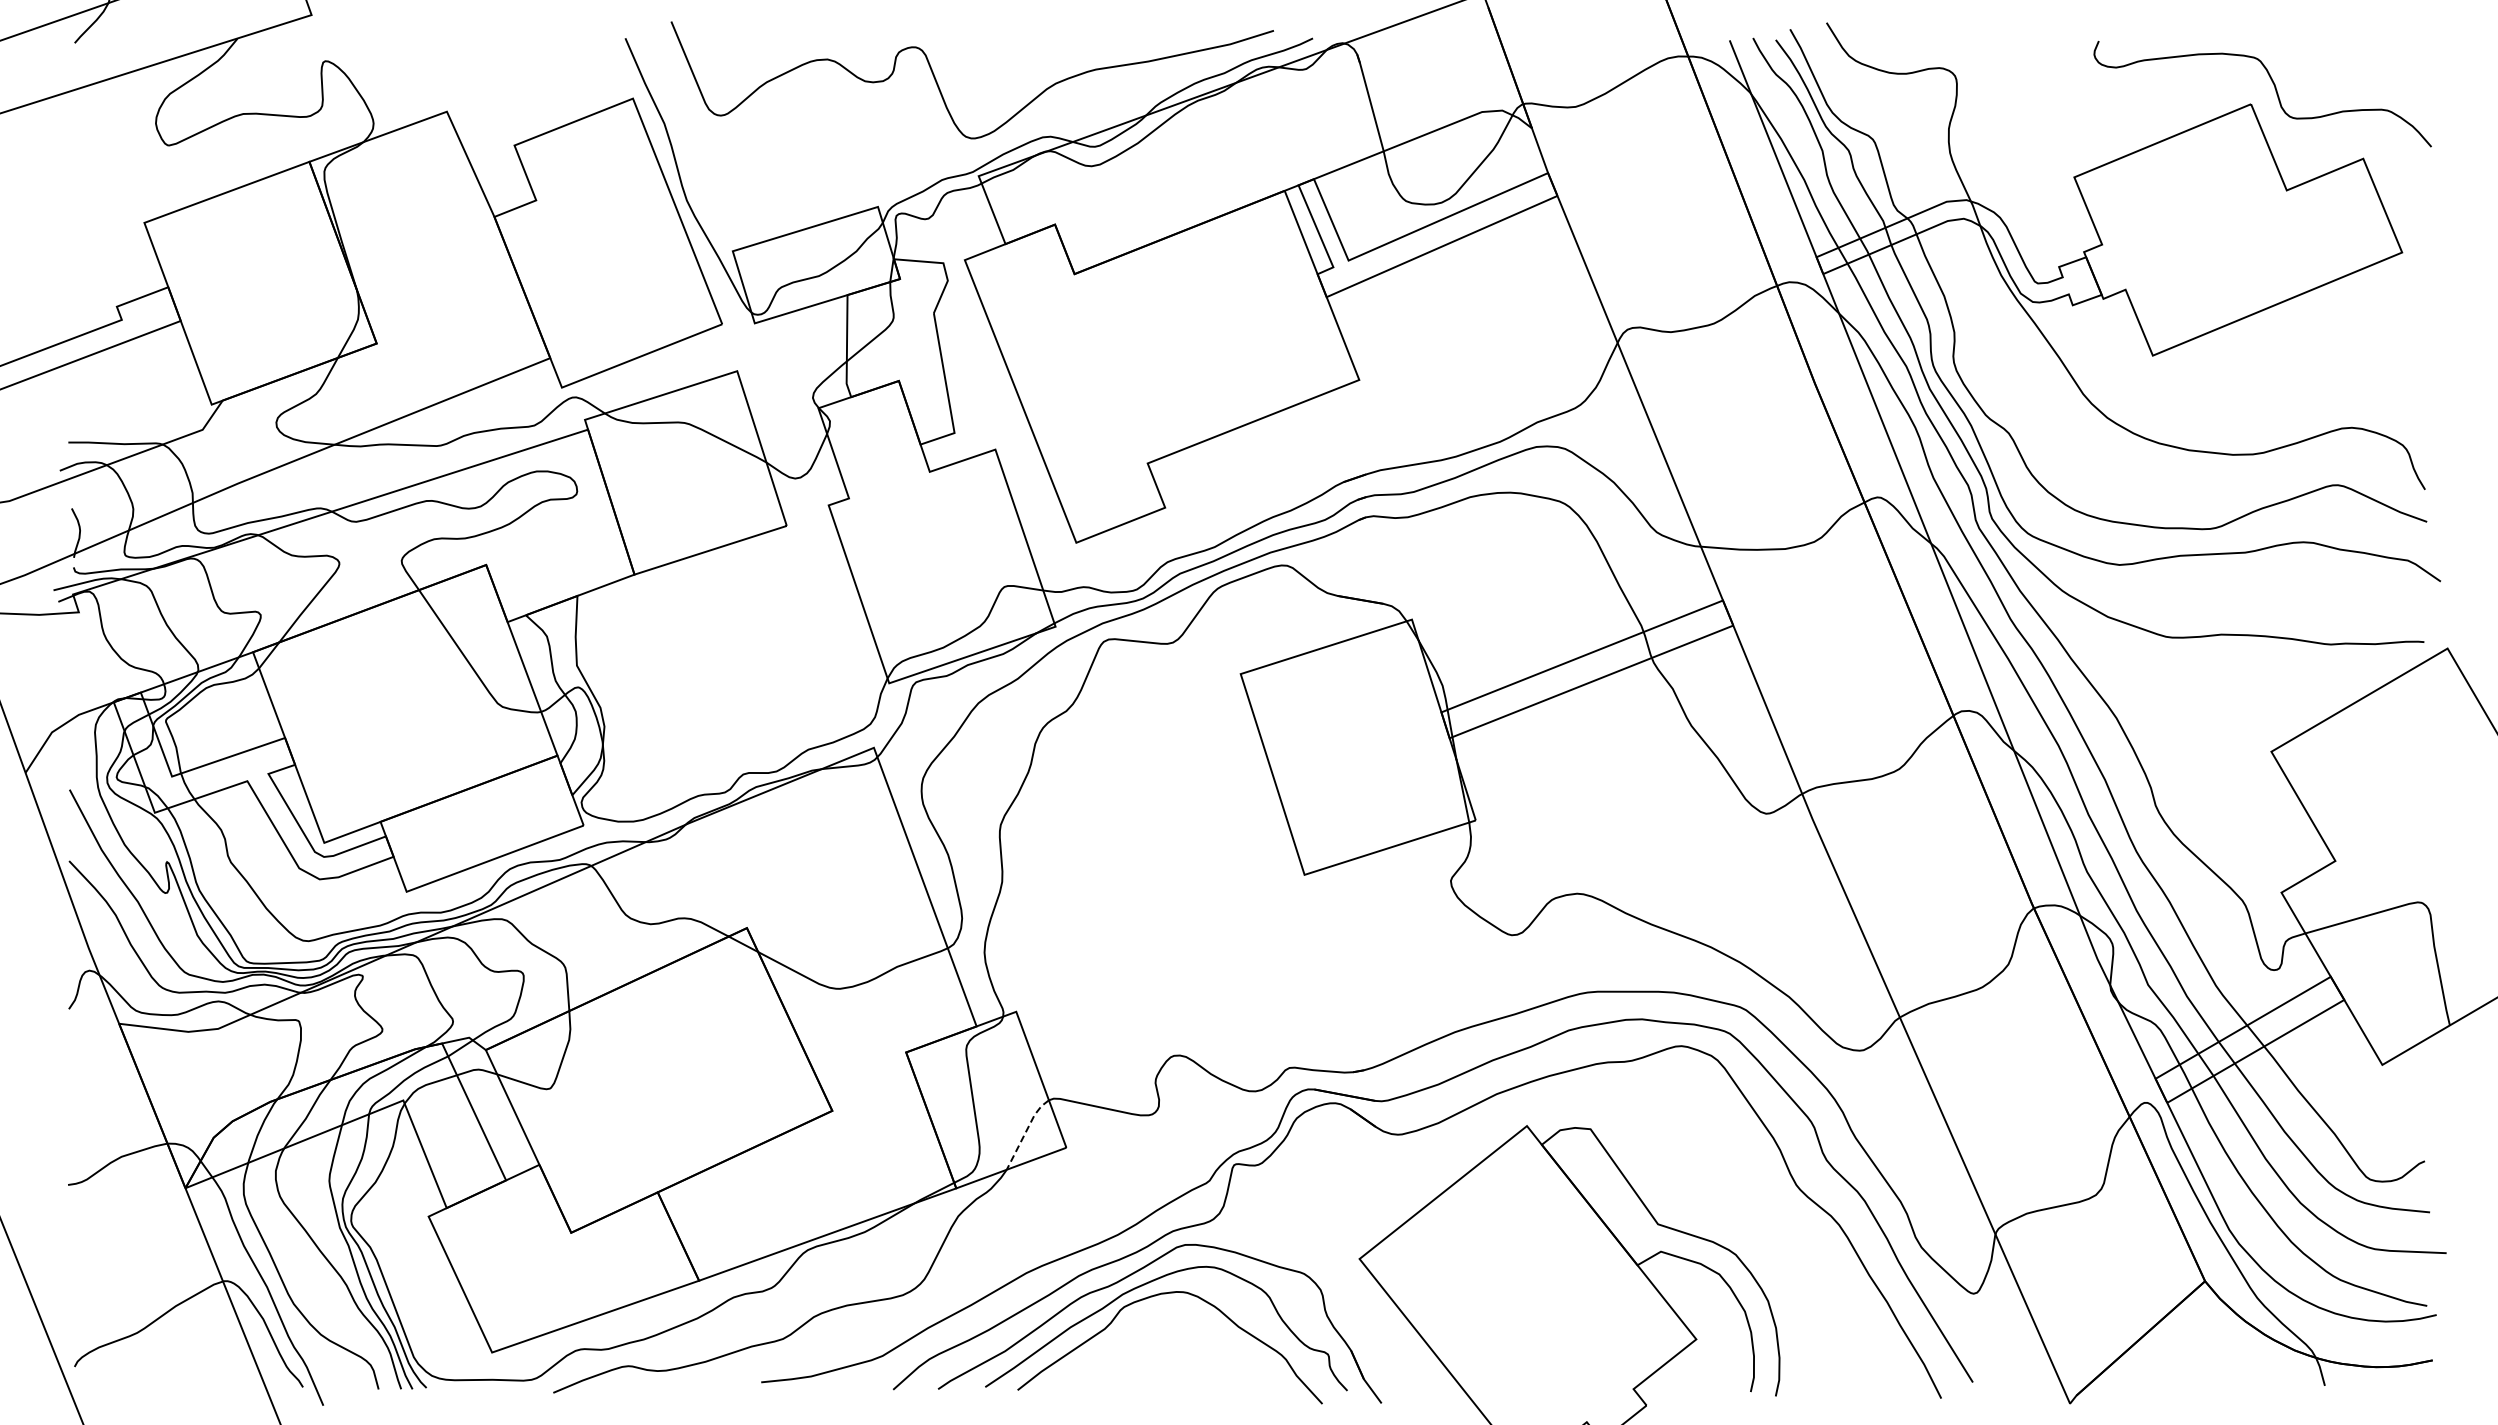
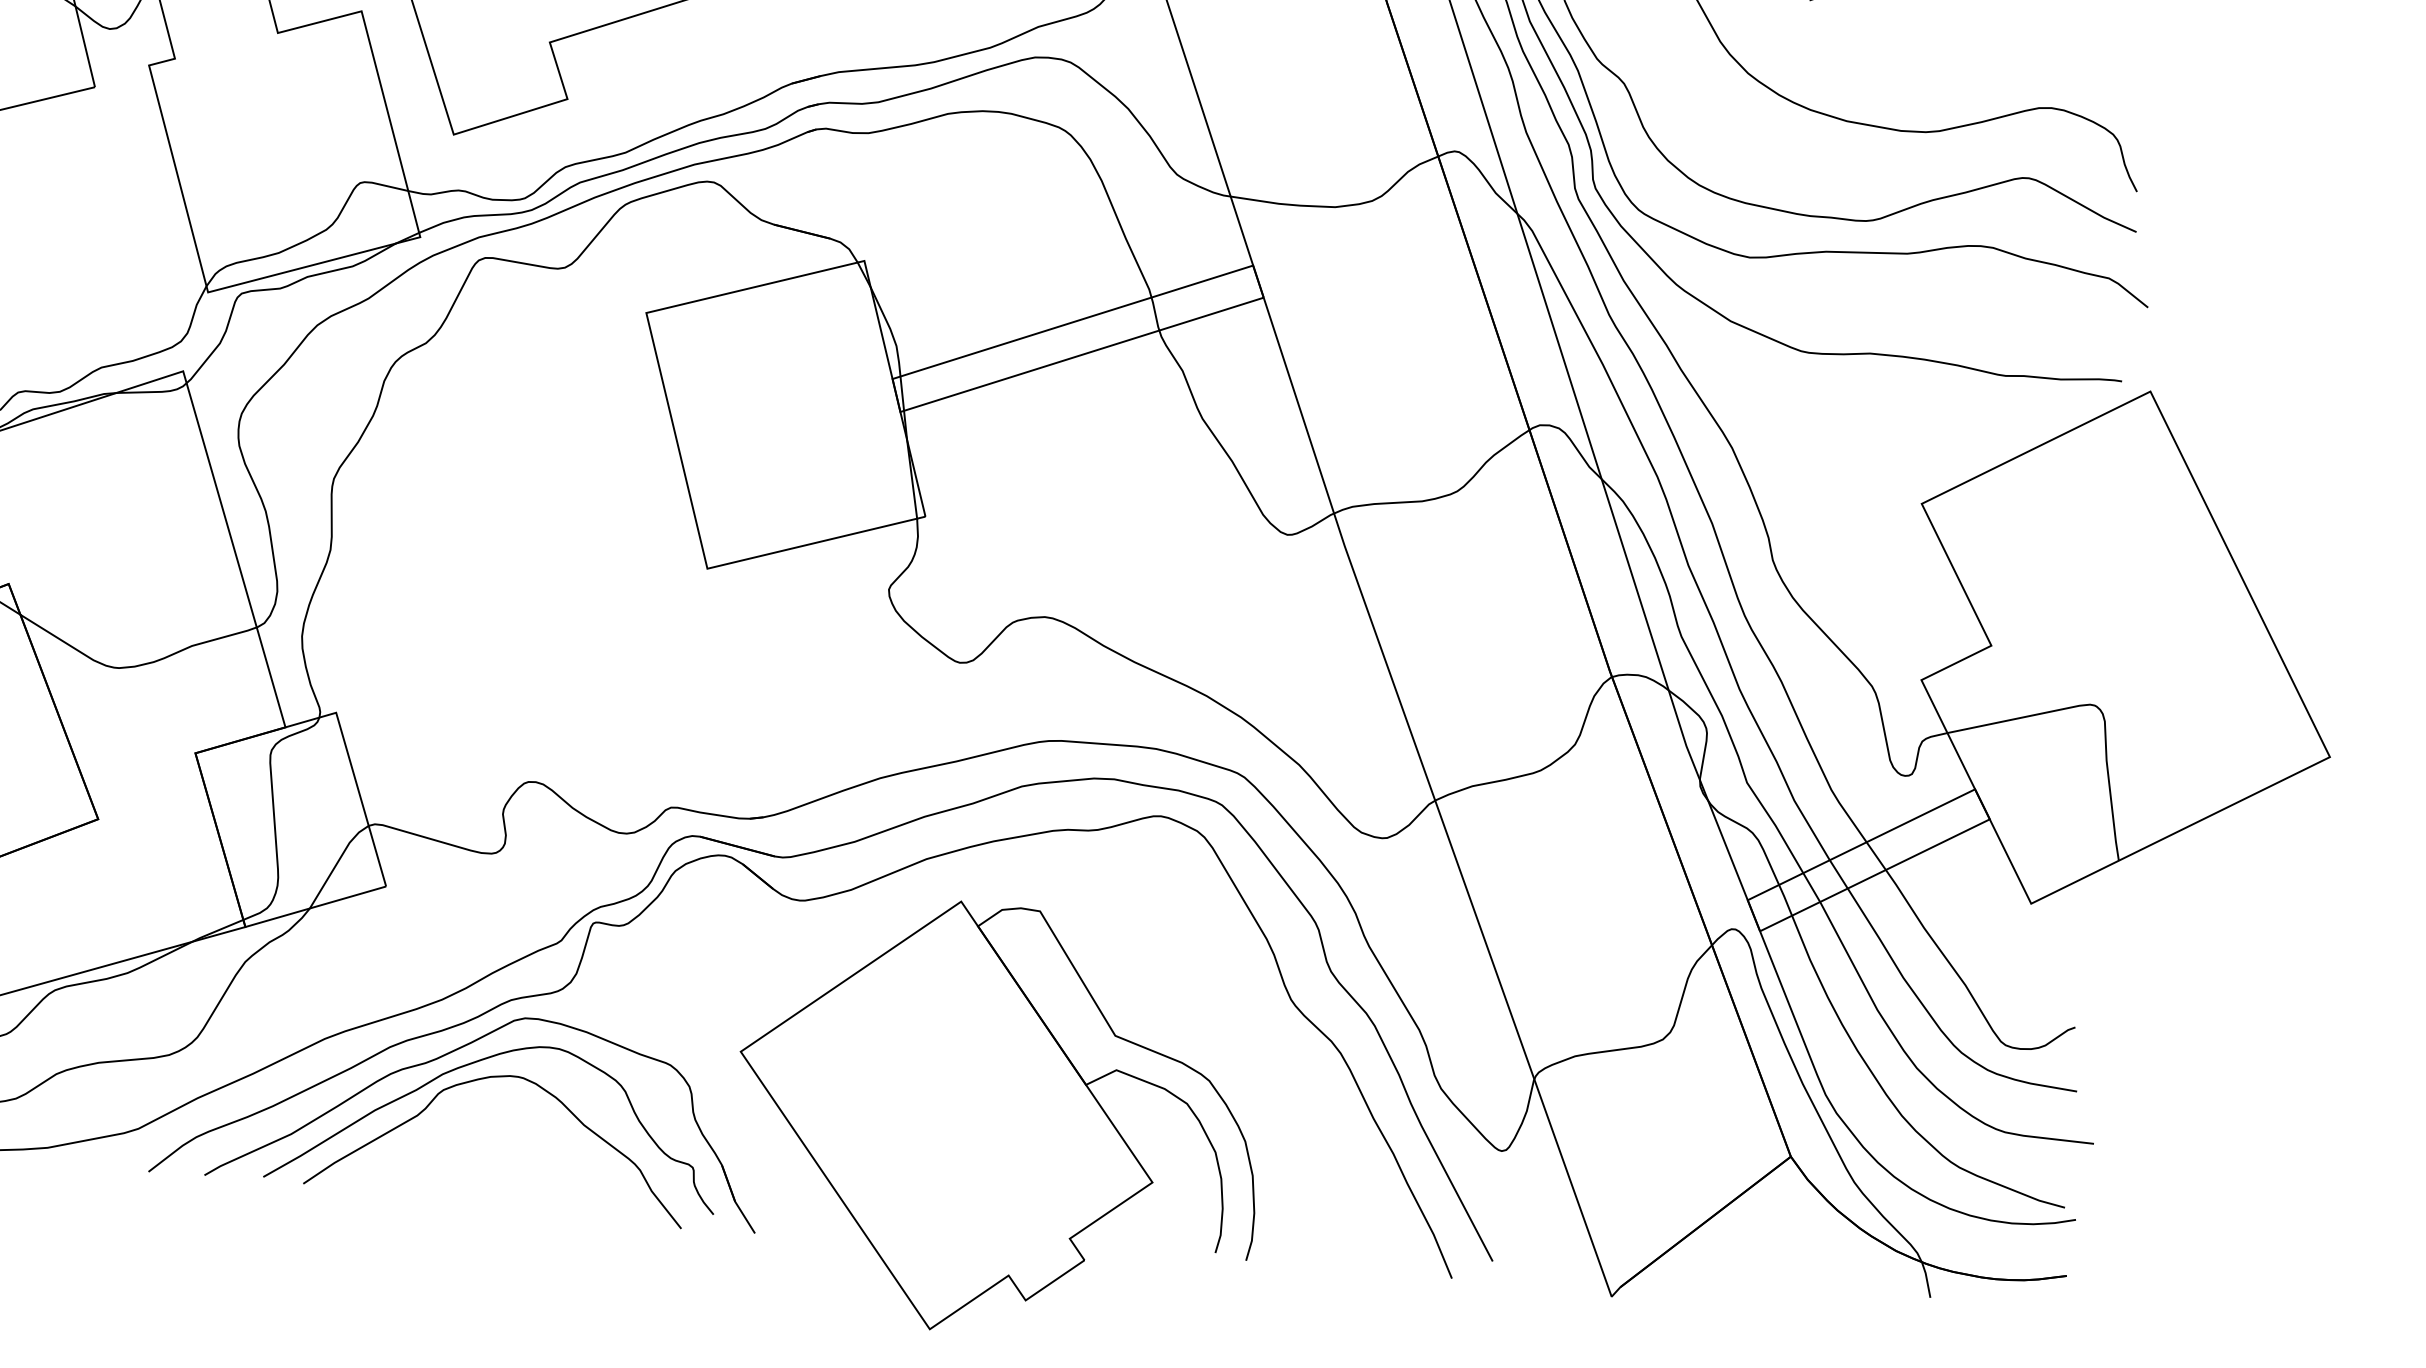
line: (1026, 1131) -> (337, 862), dashed -> solid

